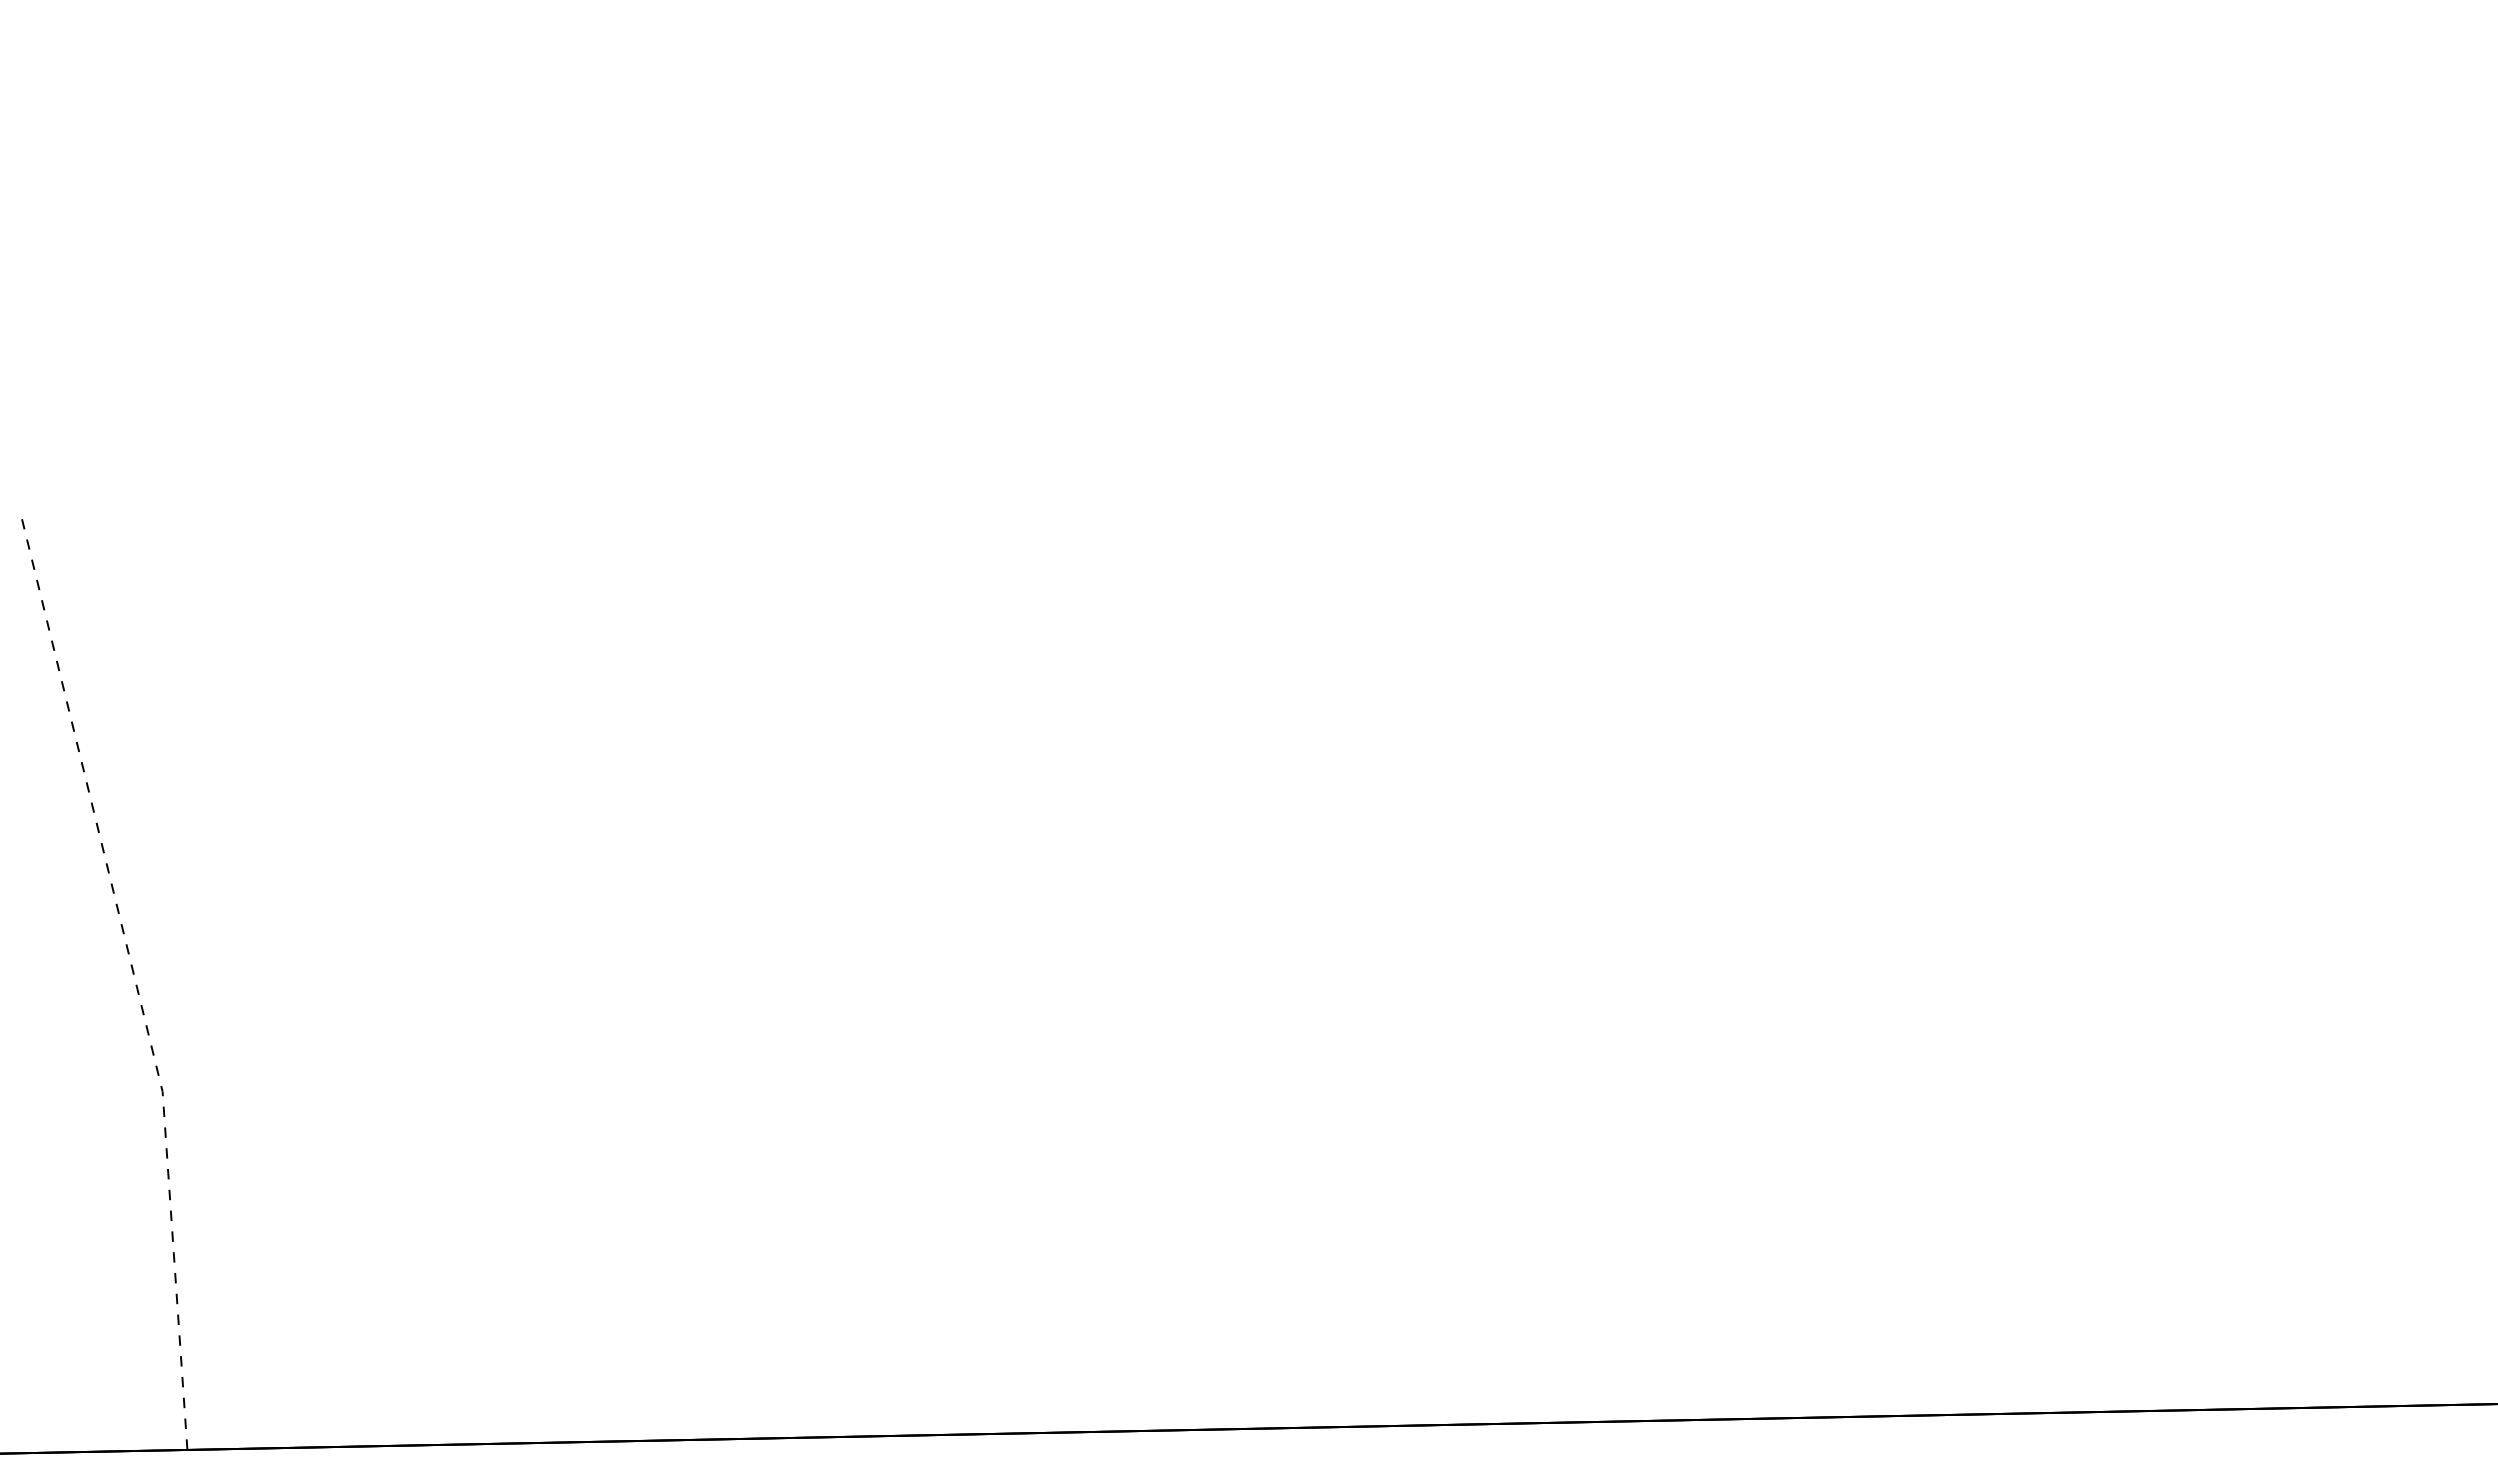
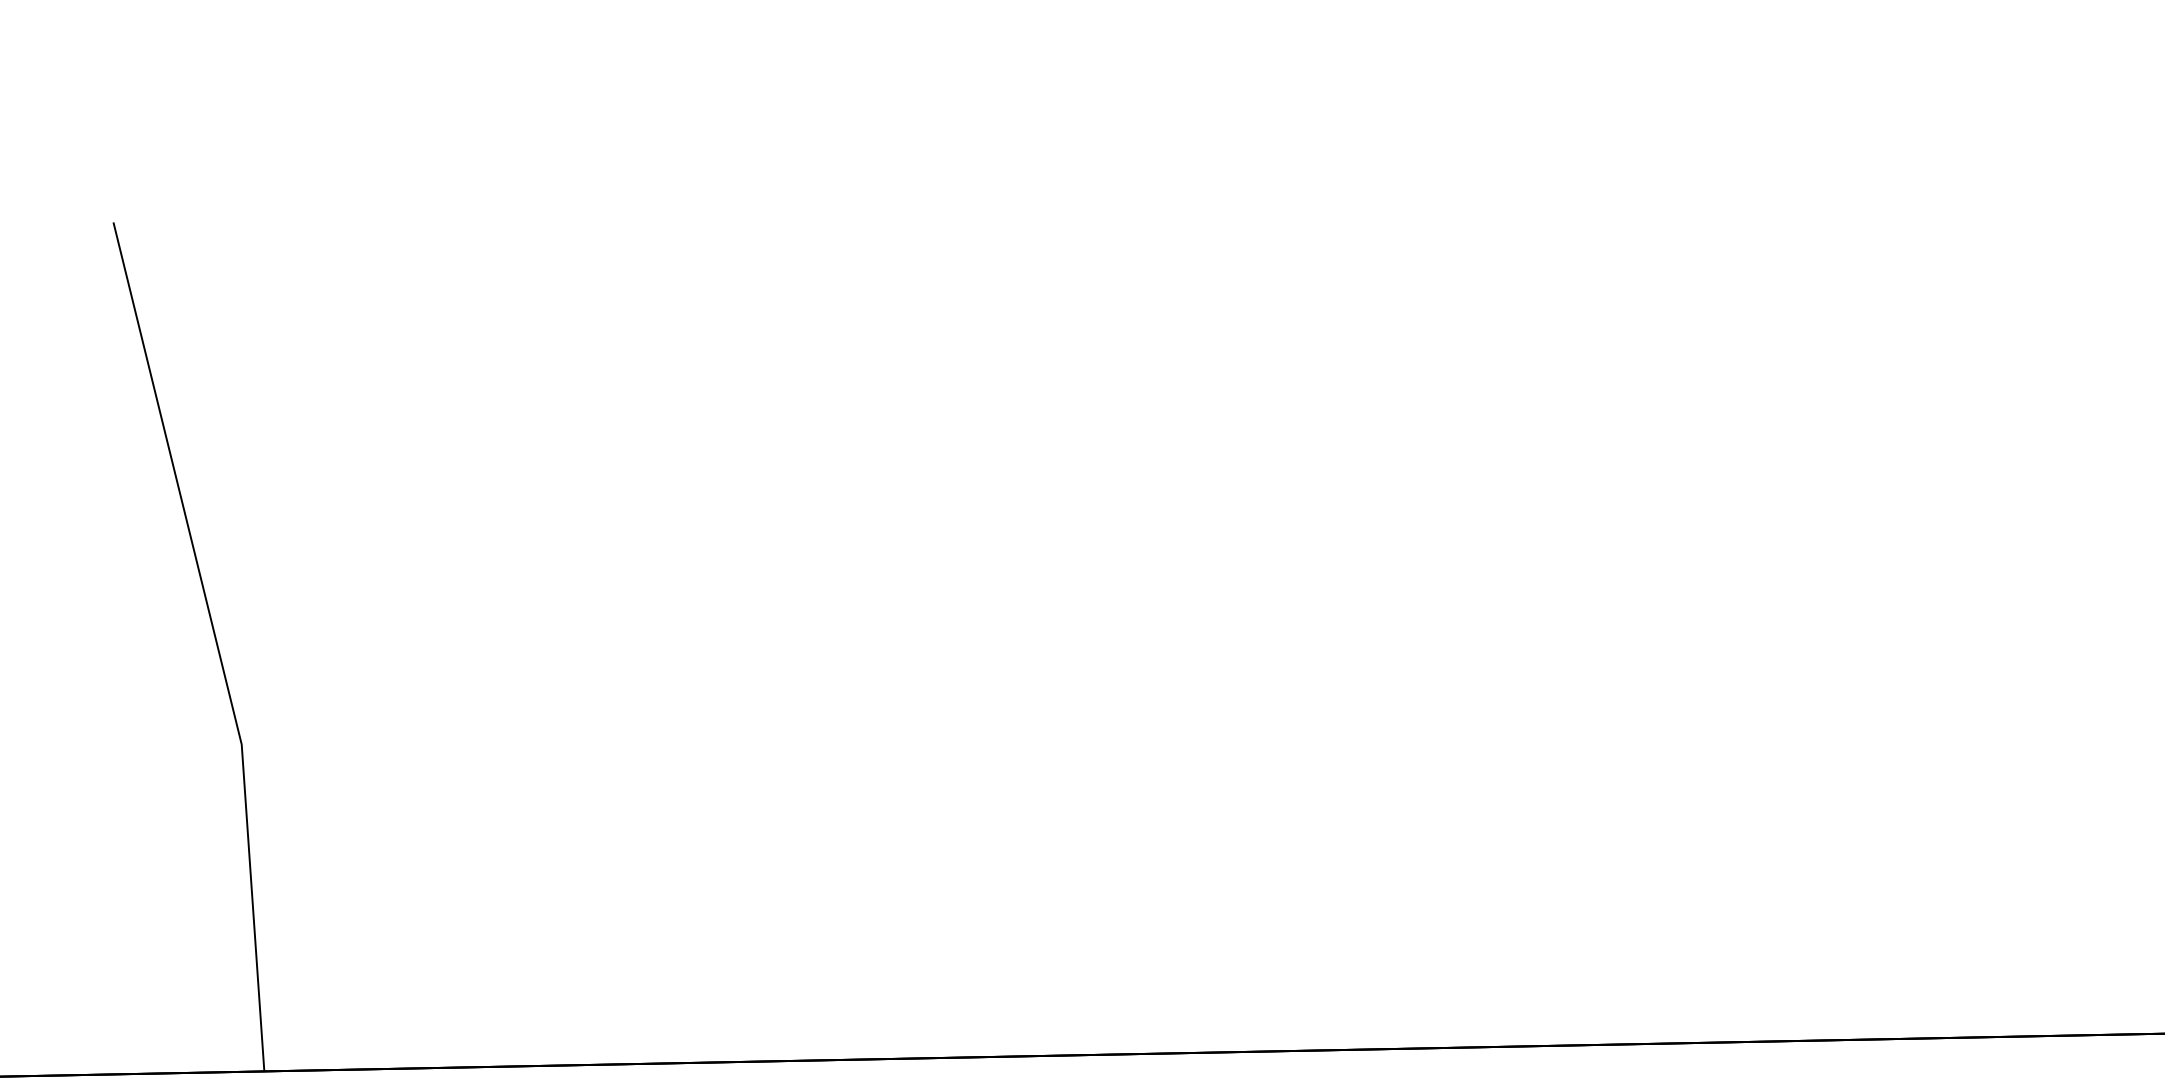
line: (135, 981) -> (216, 644), dashed -> solid

